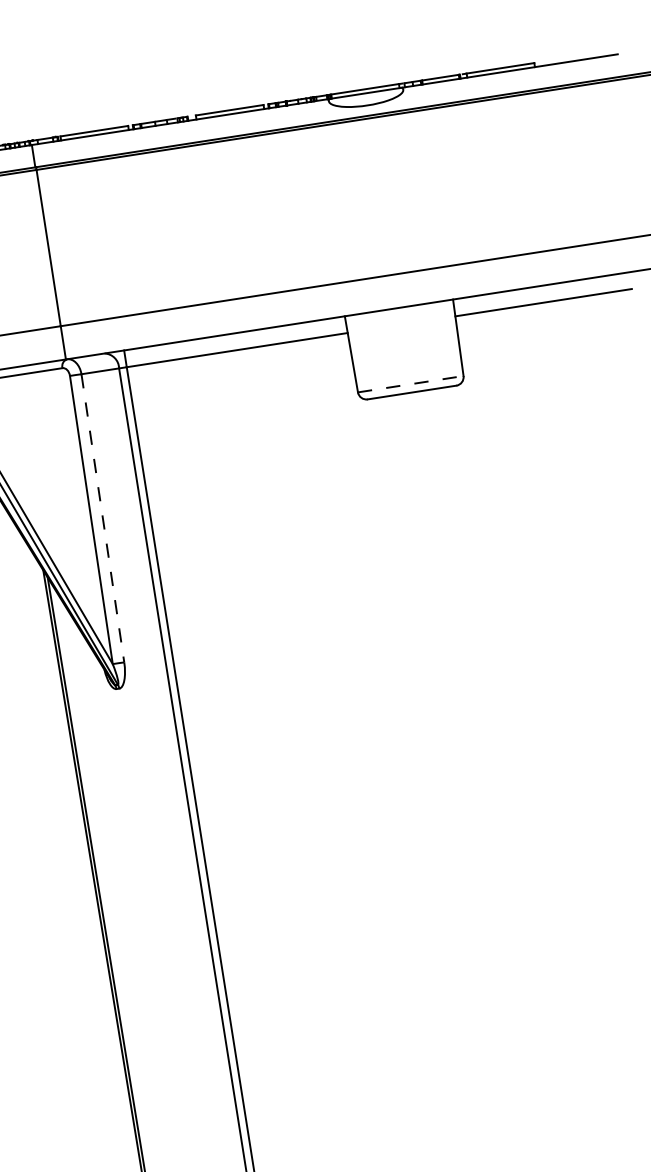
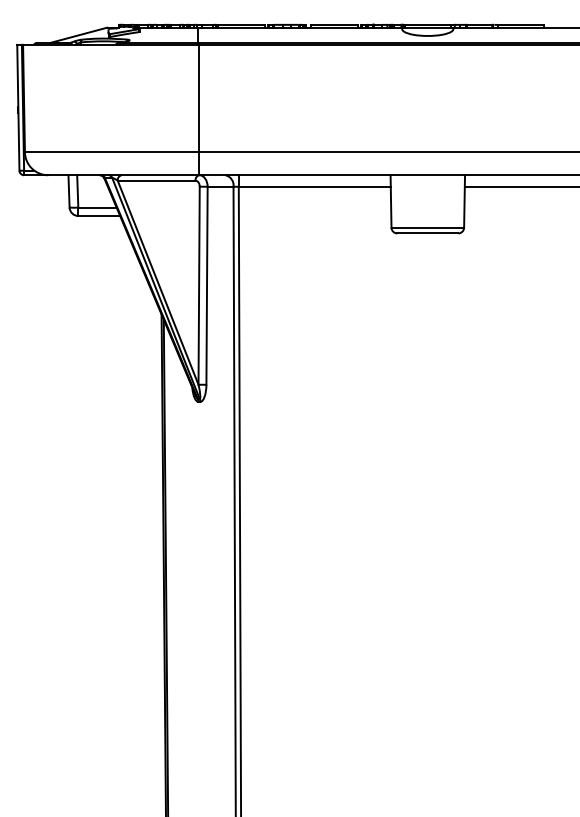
line: (411, 383) -> (428, 227), dashed -> solid
line: (103, 519) -> (207, 286), dashed -> solid

